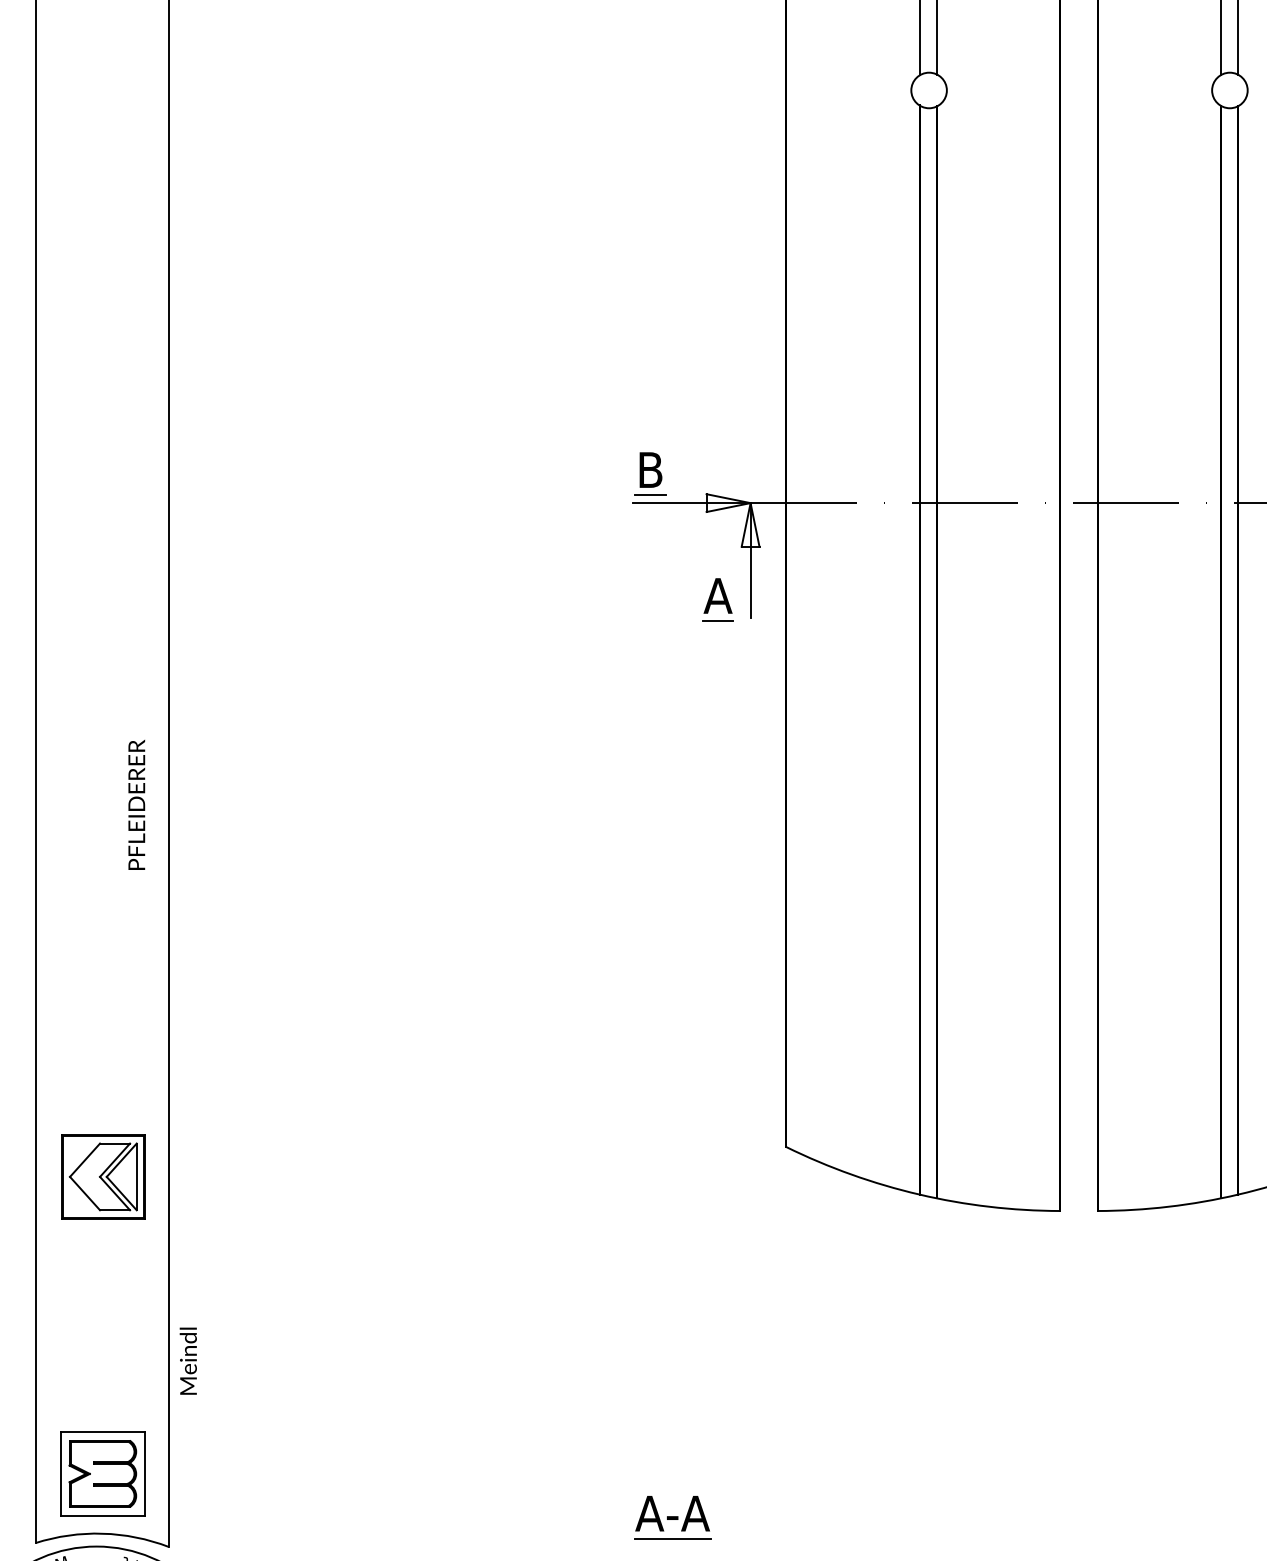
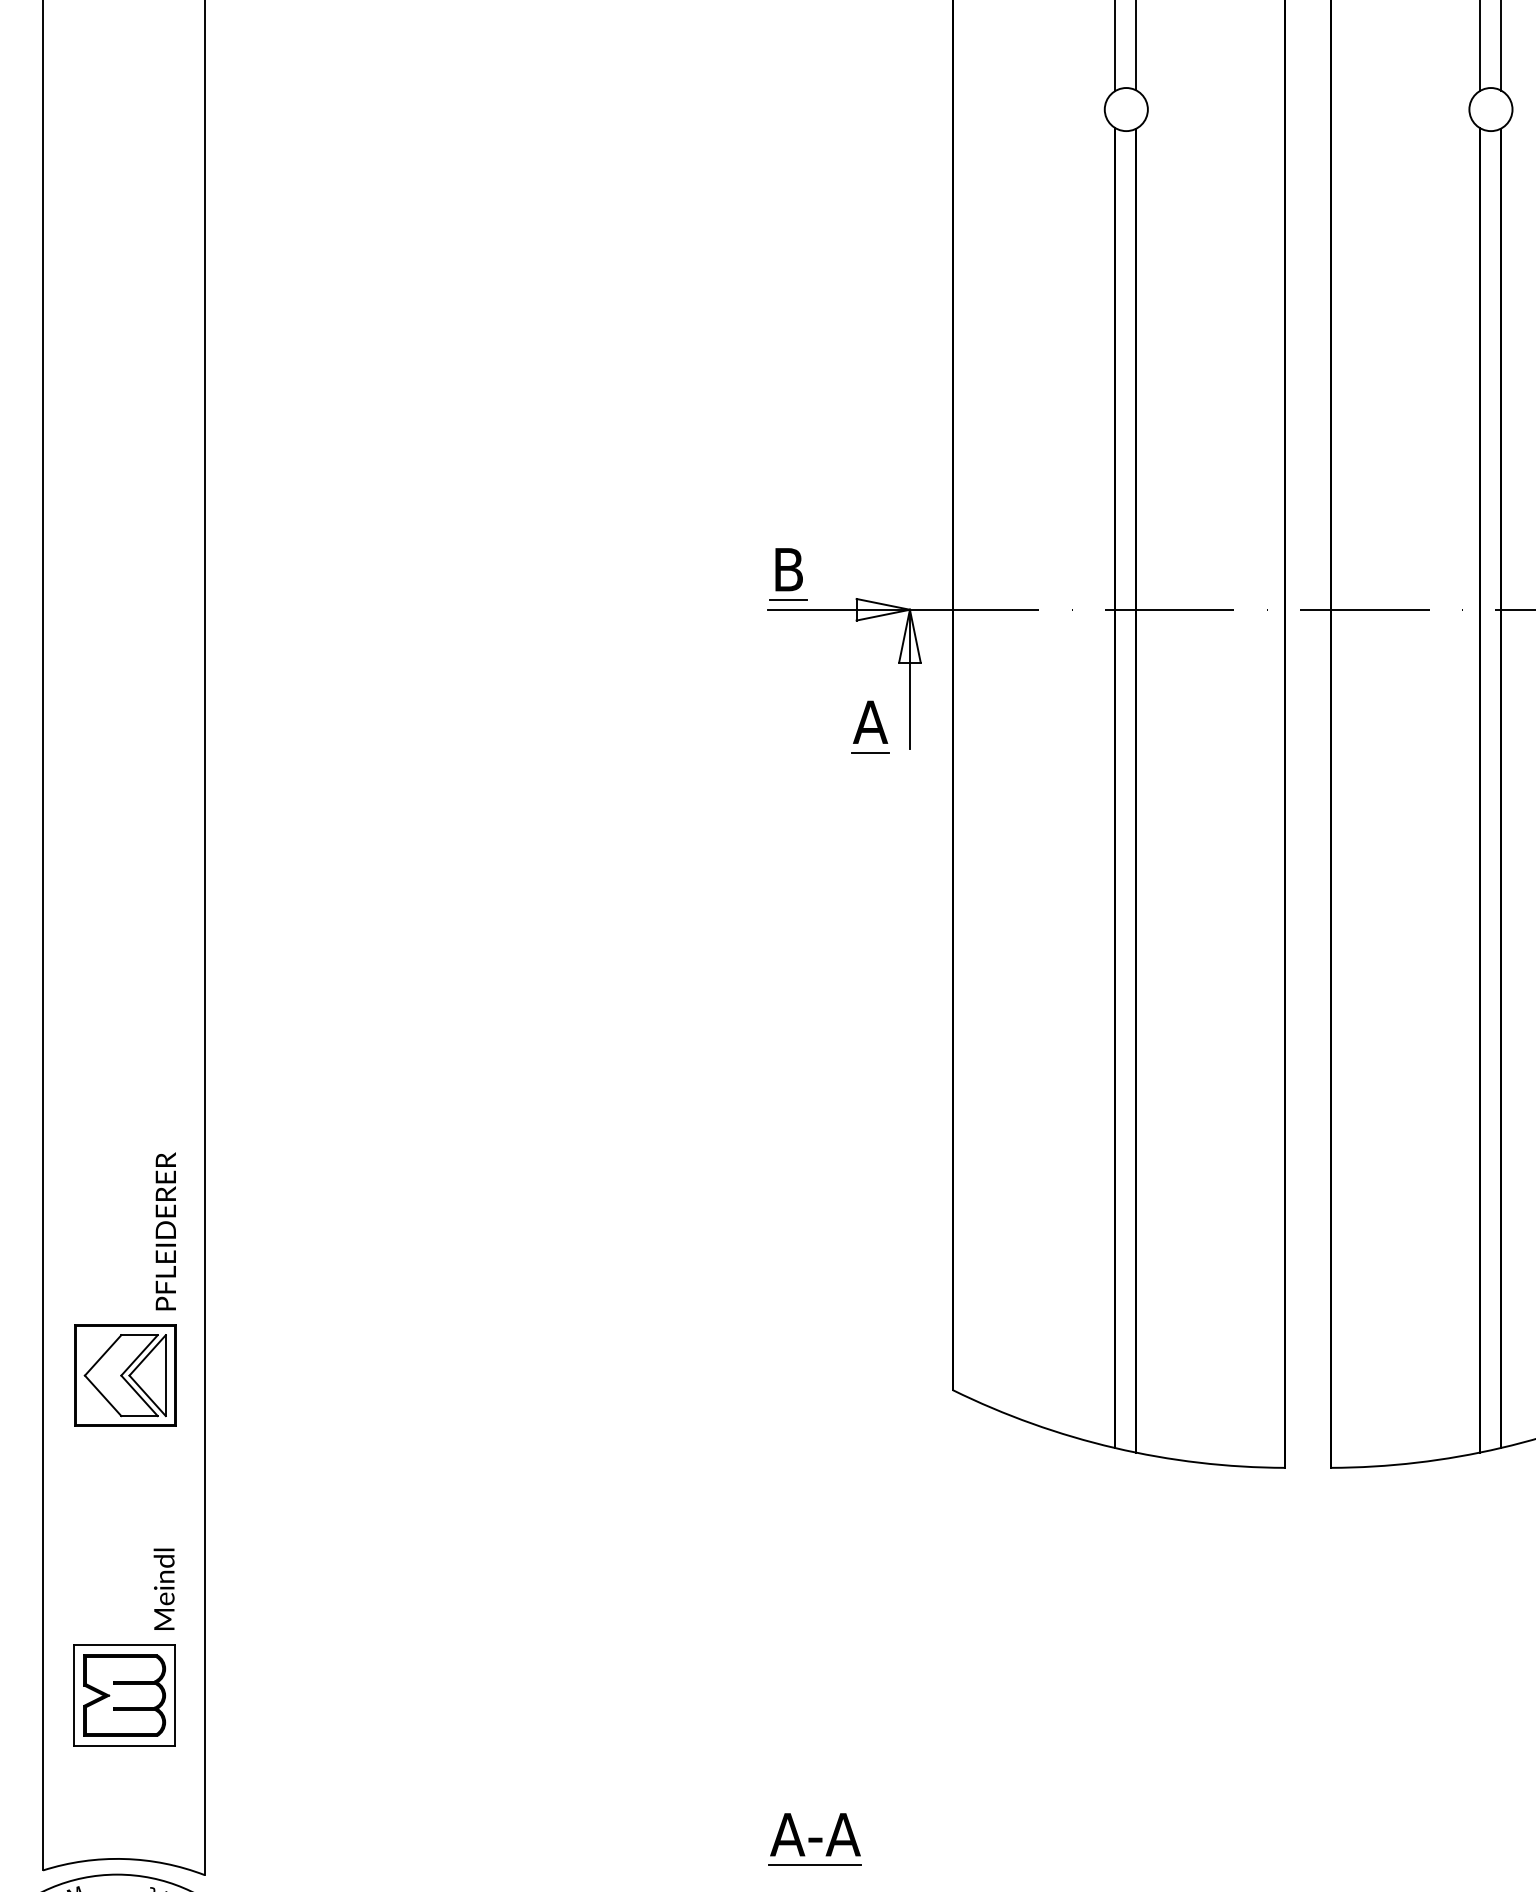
text: (136, 804) -> (165, 1230), moved
part: (103, 1176) -> (125, 1375), moved
text: (187, 1360) -> (163, 1588), moved
part: (102, 1473) -> (124, 1695), moved

